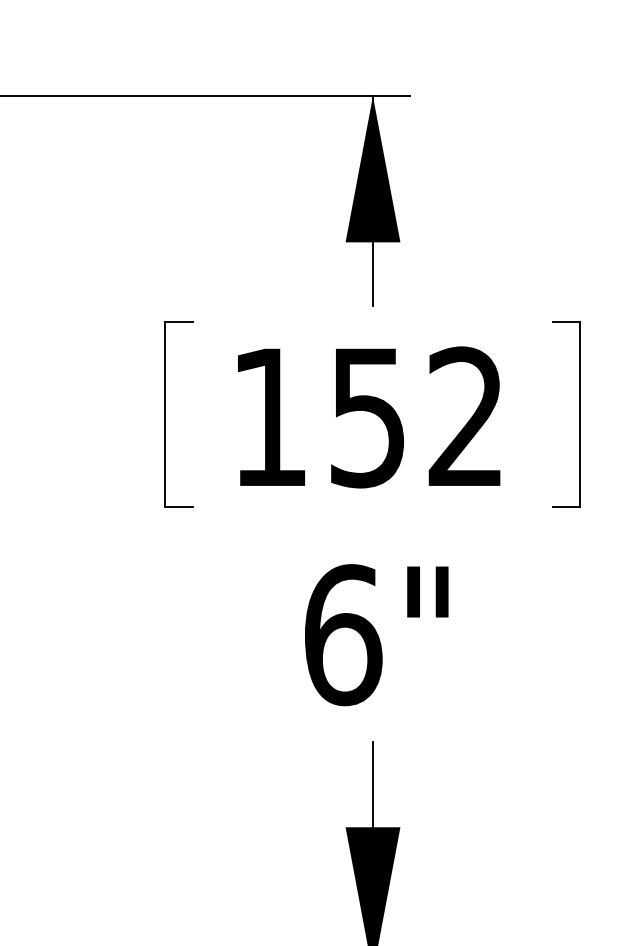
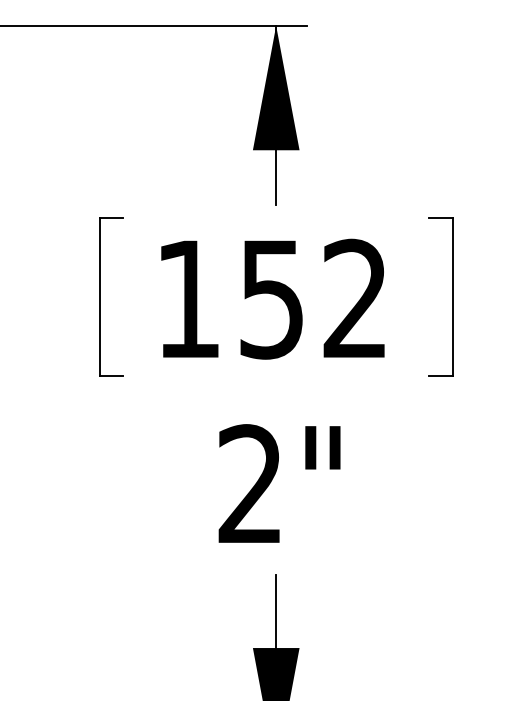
text: (343, 635) -> (251, 484), 6" -> 2"

